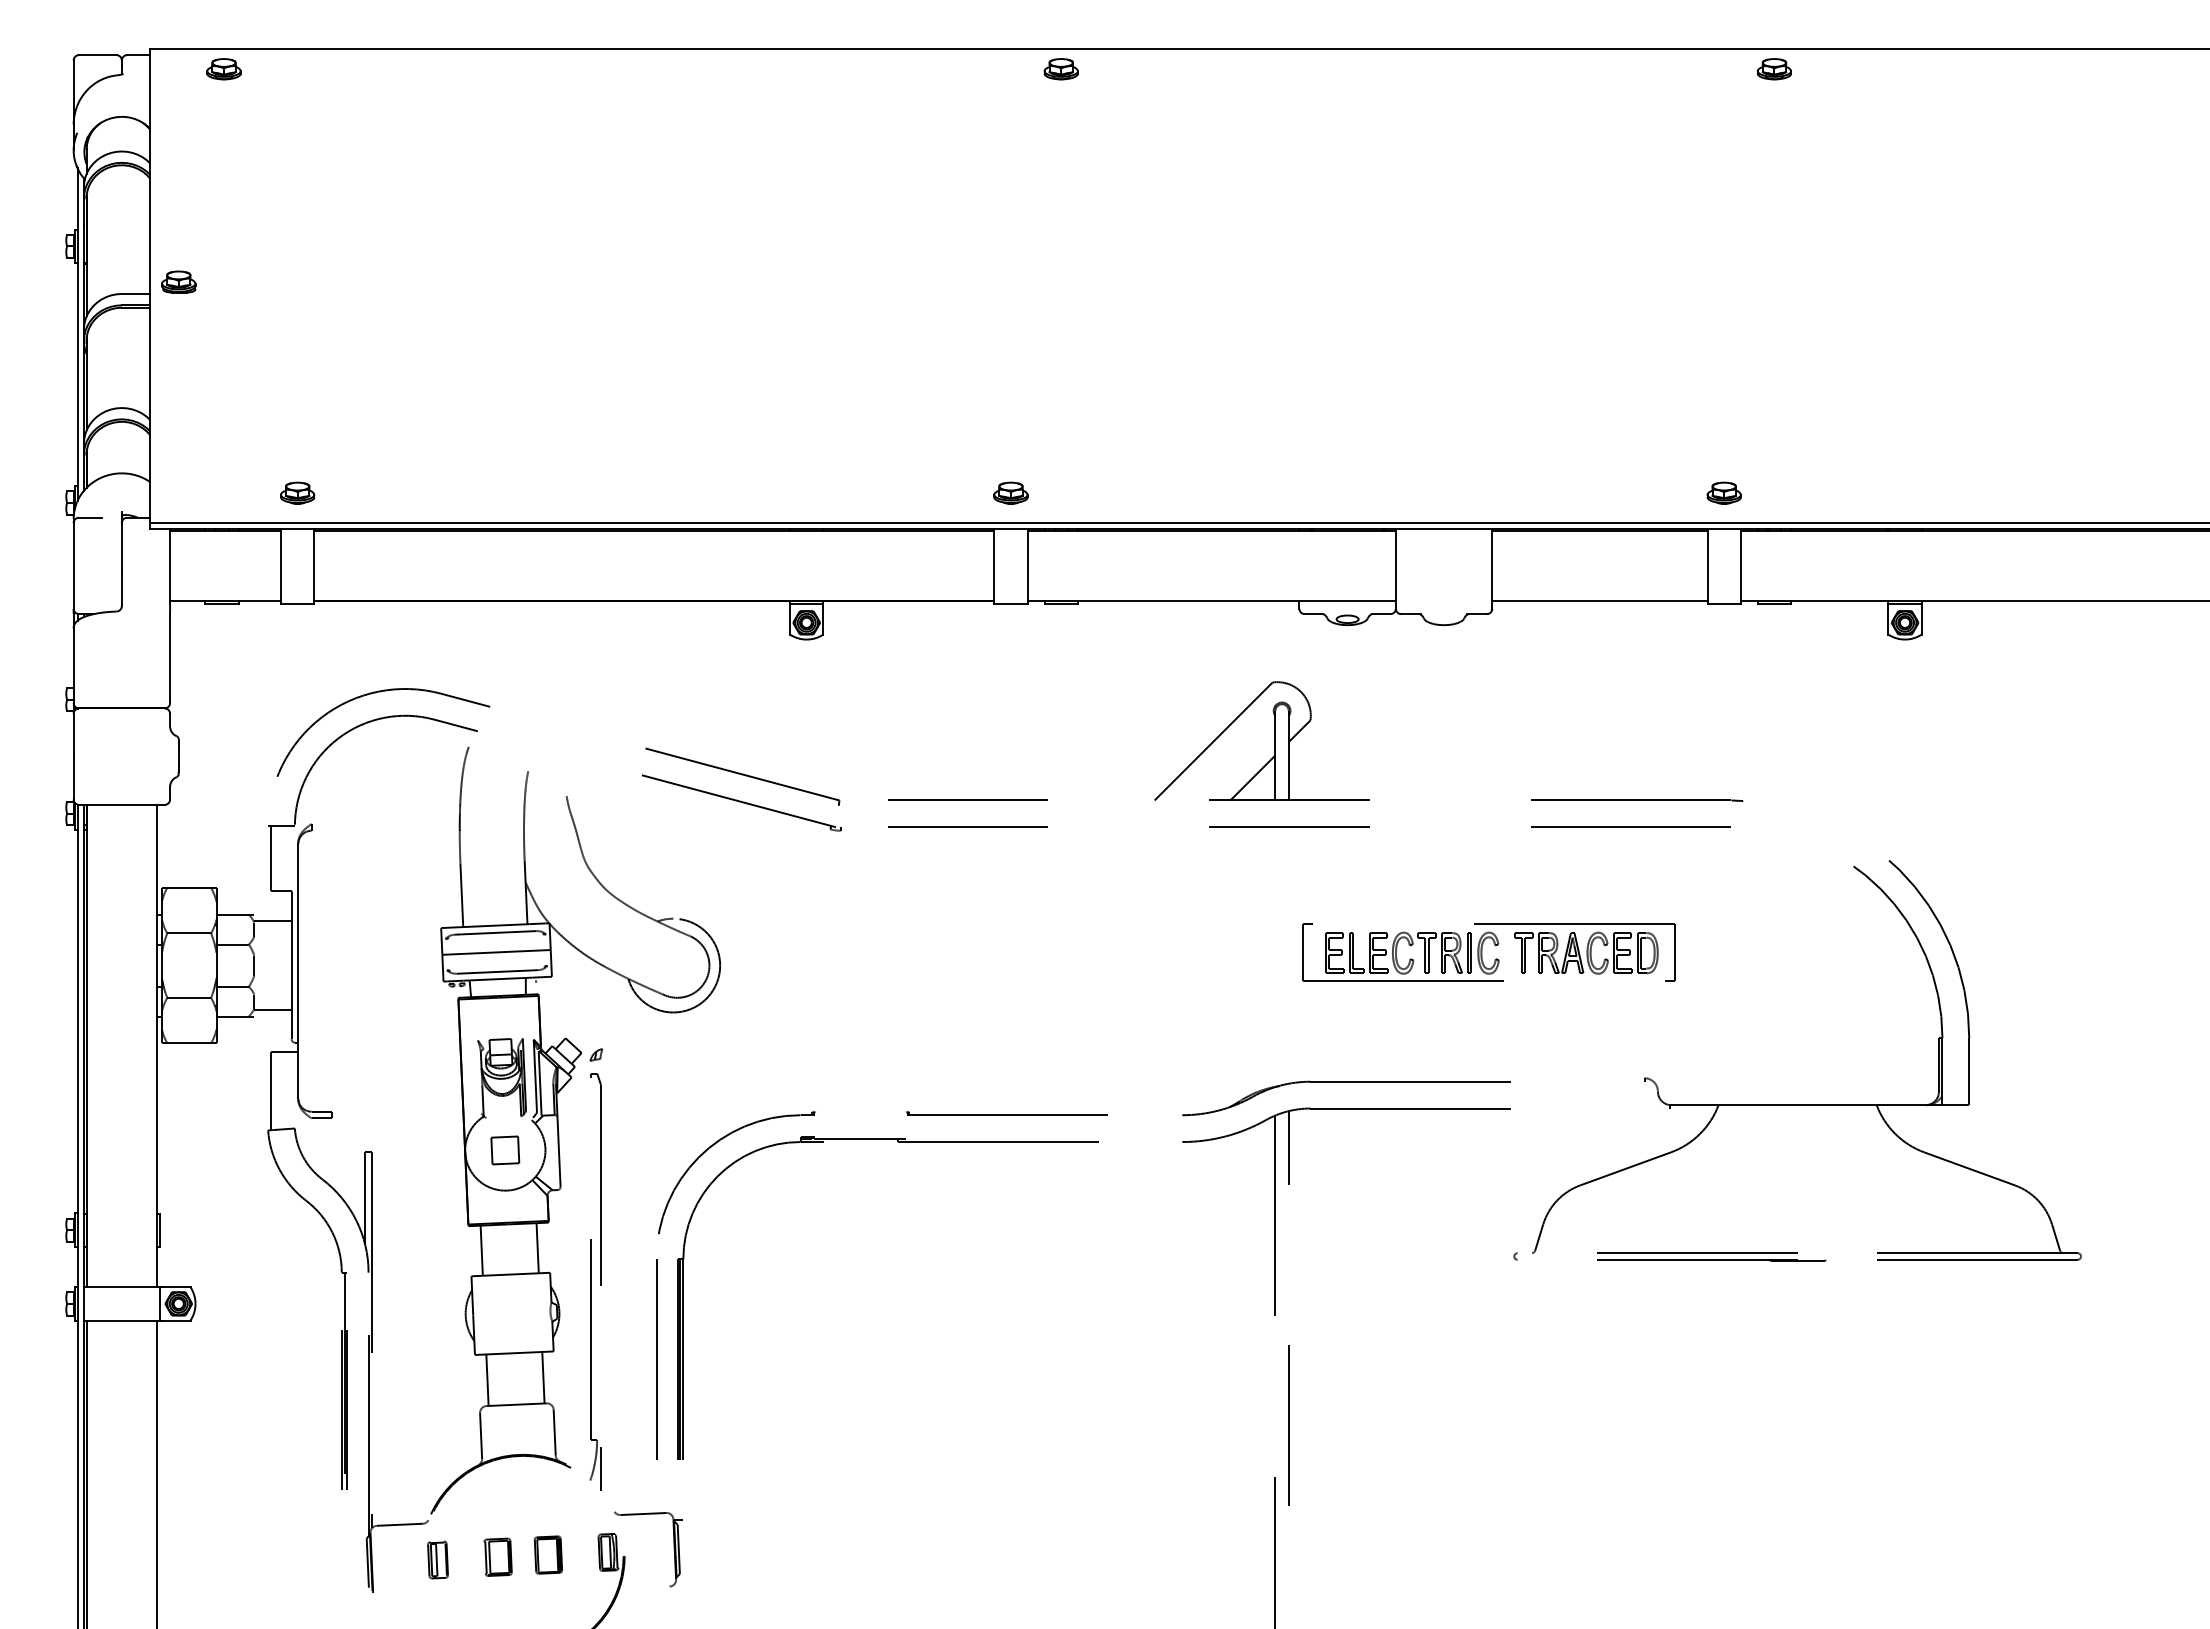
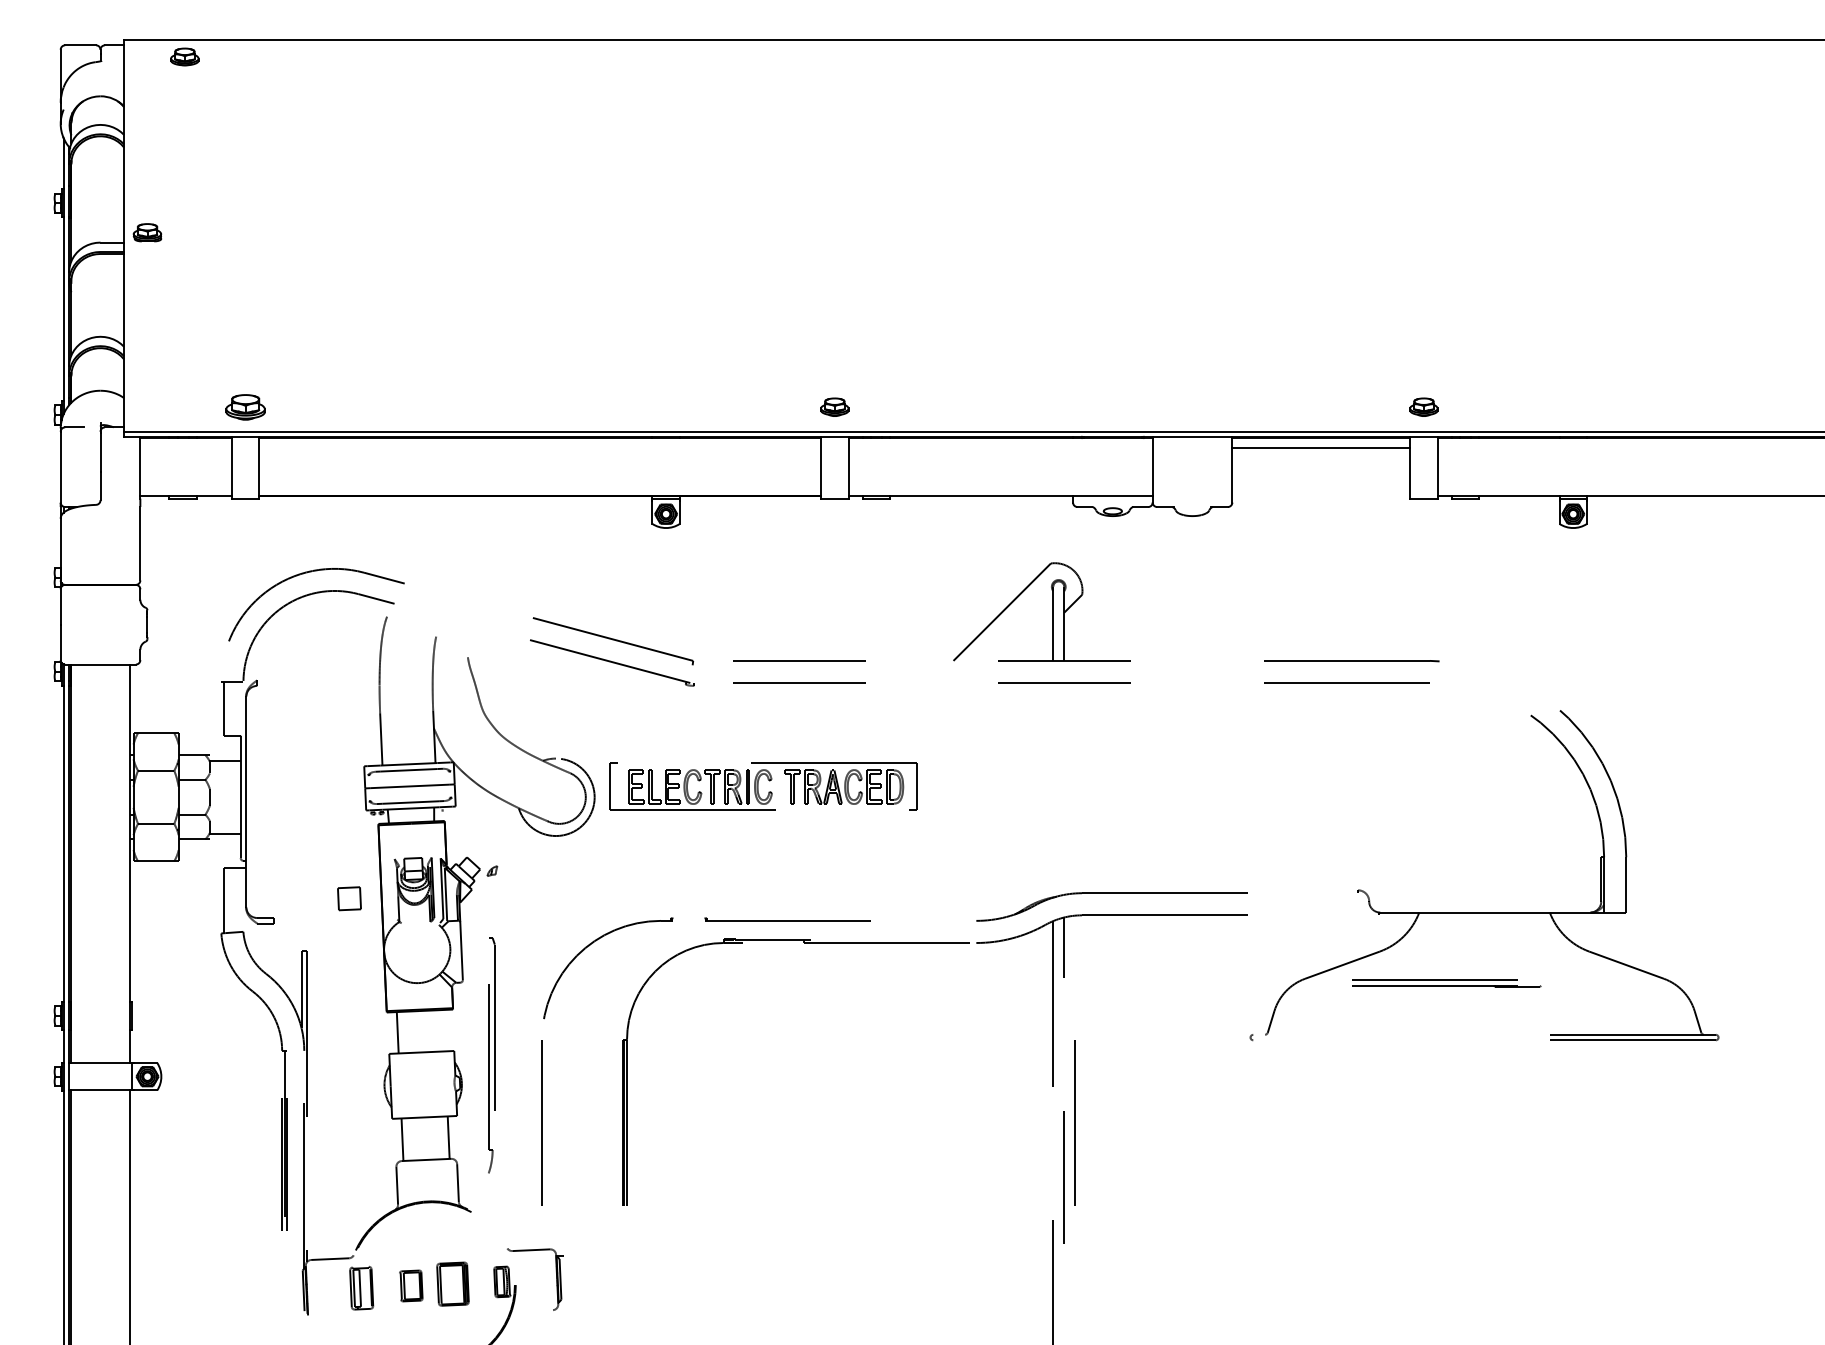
part: (1060, 69) -> (875, 57), removed
part: (1773, 69) -> (1464, 57), removed
part: (297, 492) -> (245, 406), size x1.4
line: (1599, 601) -> (1320, 448), moved
line: (1252, 777) -> (1034, 641), removed
part: (1488, 952) -> (763, 786), moved
part: (1006, 1112) -> (787, 918), moved
part: (898, 1142) -> (804, 943), moved
part: (505, 1150) -> (349, 898), moved
line: (537, 1248) -> (443, 1030), removed
part: (1711, 1256) -> (1446, 983), moved
part: (595, 1281) -> (491, 1058), size x0.7
line: (1301, 1359) -> (1074, 1122), added
part: (547, 1554) -> (452, 1283), size x1.4
part: (437, 1559) -> (361, 1287), size x1.4

